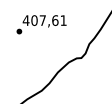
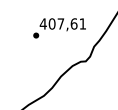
text: (41, 24) -> (59, 28), moved

